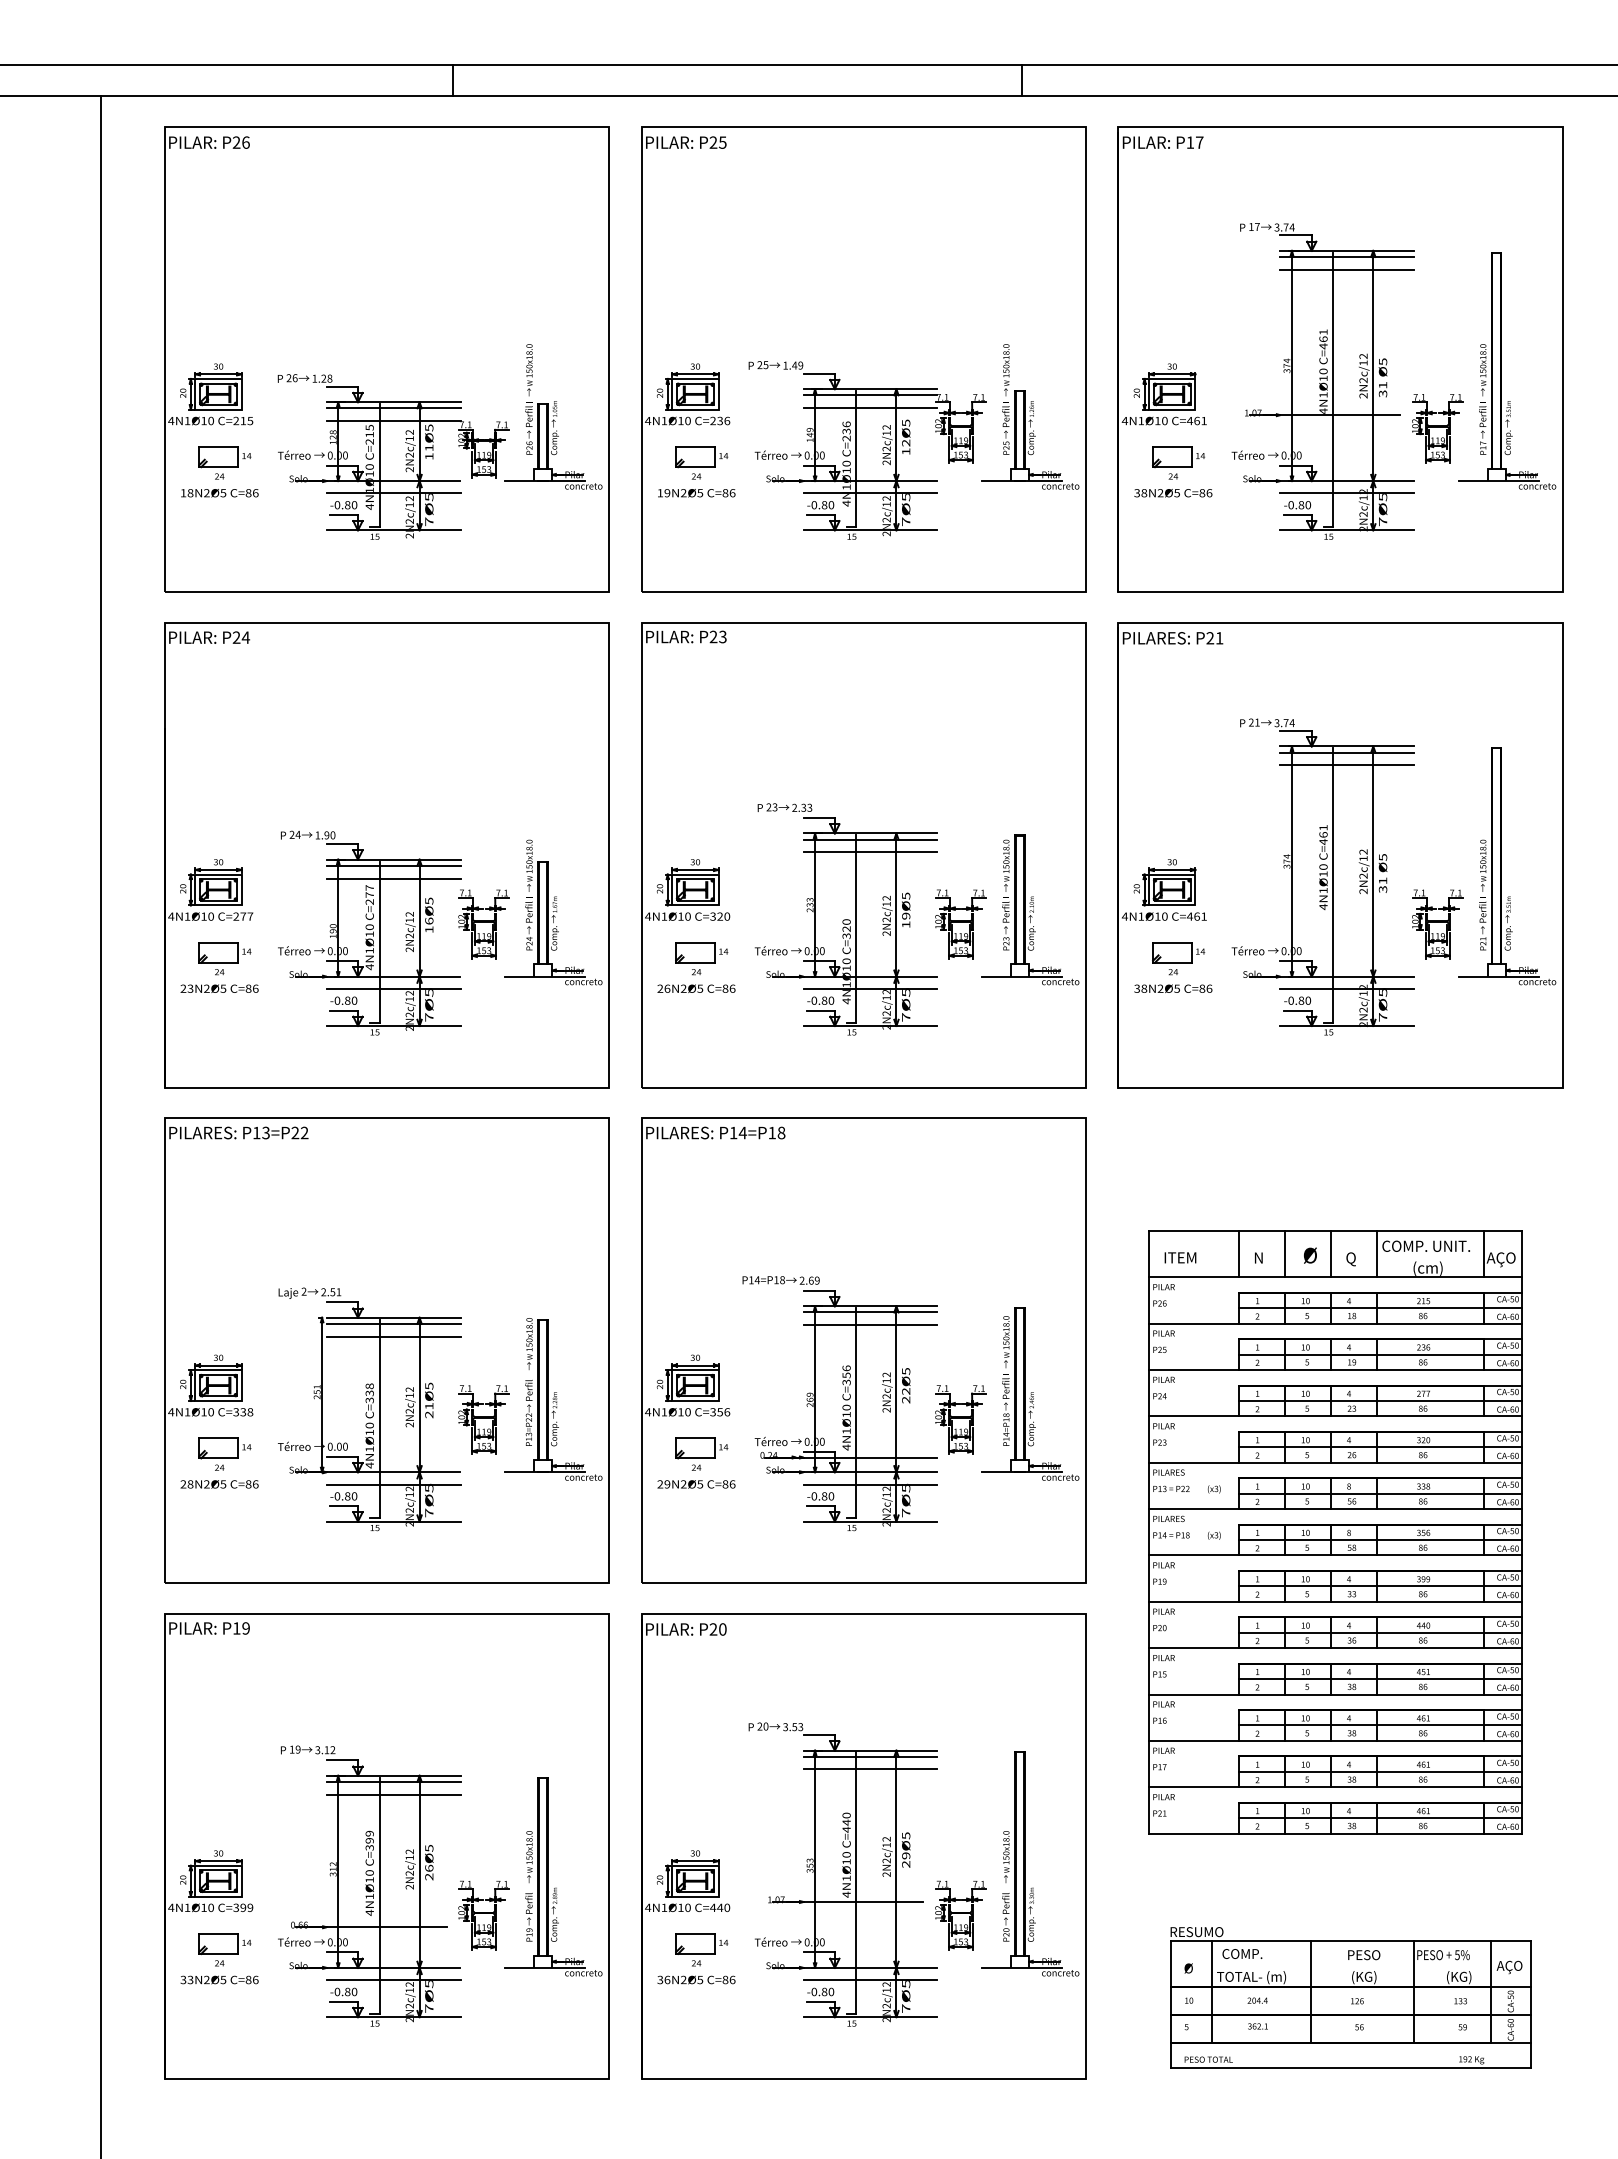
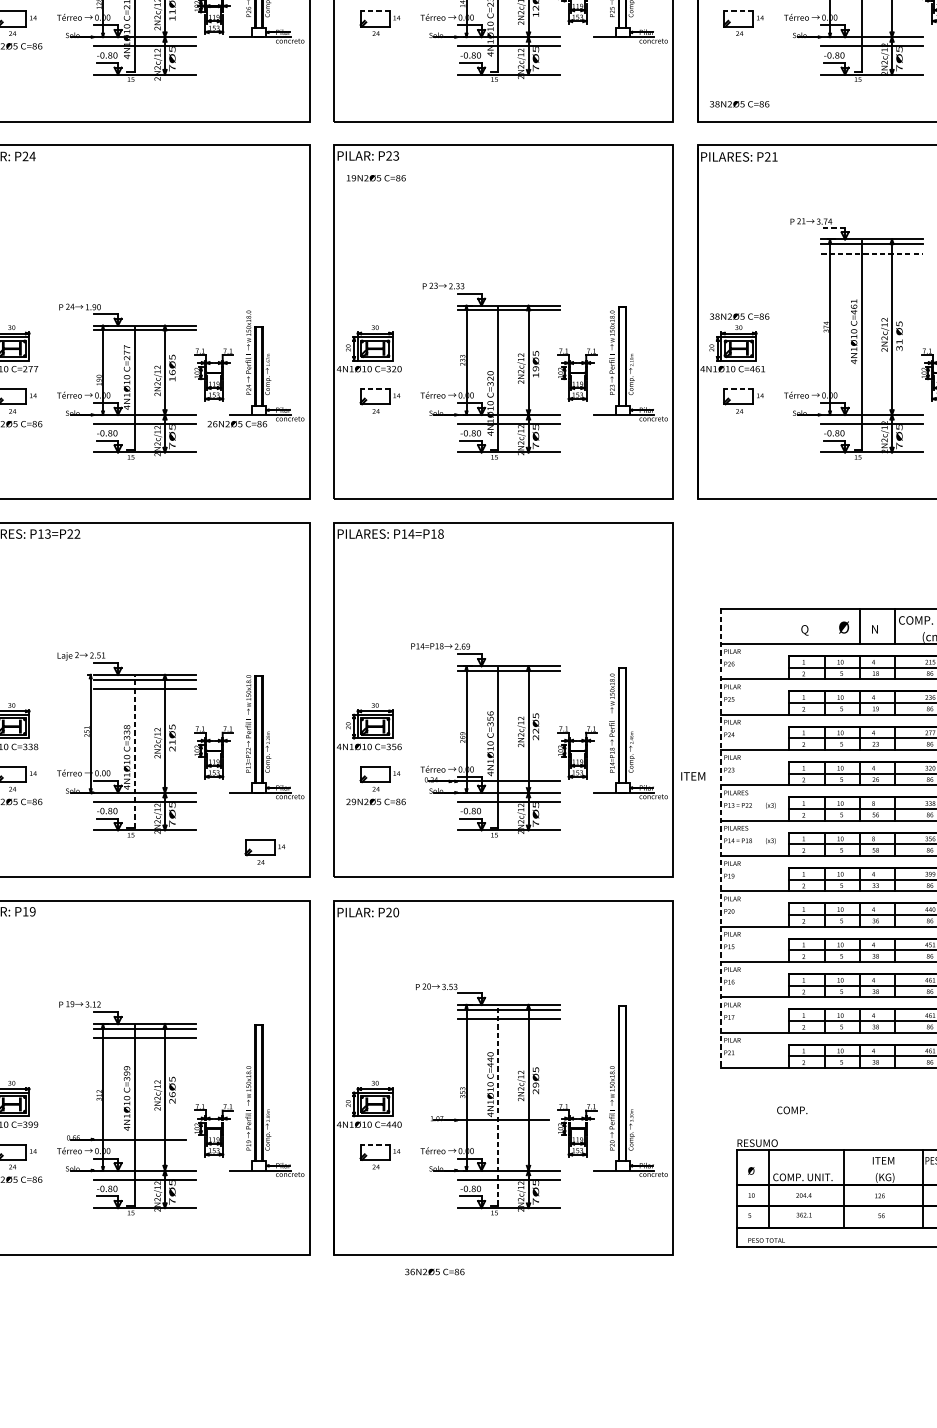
line: (694, 447) -> (374, 11), solid -> dashed
line: (1171, 447) -> (738, 11), solid -> dashed
text: (696, 493) -> (376, 178), moved
text: (1173, 493) -> (739, 104), moved
line: (1296, 731) -> (833, 228), solid -> dashed
line: (1347, 765) -> (872, 253), solid -> dashed
line: (870, 852) -> (508, 320), removed
line: (393, 878) -> (145, 340), removed
line: (694, 942) -> (374, 388), solid -> dashed
line: (1171, 942) -> (738, 388), solid -> dashed
text: (696, 988) -> (237, 423), moved
text: (1173, 988) -> (739, 316), moved
line: (1238, 1253) -> (789, 625), removed
line: (1284, 1253) -> (824, 625), removed
text: (1180, 1257) -> (693, 776), moved
text: (1258, 1259) -> (804, 630), N -> Q
text: (1350, 1259) -> (874, 630), Q -> N
line: (870, 1325) -> (508, 680), removed
line: (379, 1418) -> (134, 751), solid -> dashed
line: (1148, 1532) -> (720, 838), solid -> dashed
part: (550, 1549) -> (264, 851), added
line: (856, 1883) -> (498, 1106), solid -> dashed
line: (694, 1933) -> (374, 1144), solid -> dashed
text: (1242, 1953) -> (792, 1109), moved
text: (1364, 1955) -> (885, 1161), PESO -> ITEM
text: (1256, 1977) -> (802, 1177), TOTAL- (m) -> COMP. UNIT.
text: (696, 1979) -> (434, 1271), moved

